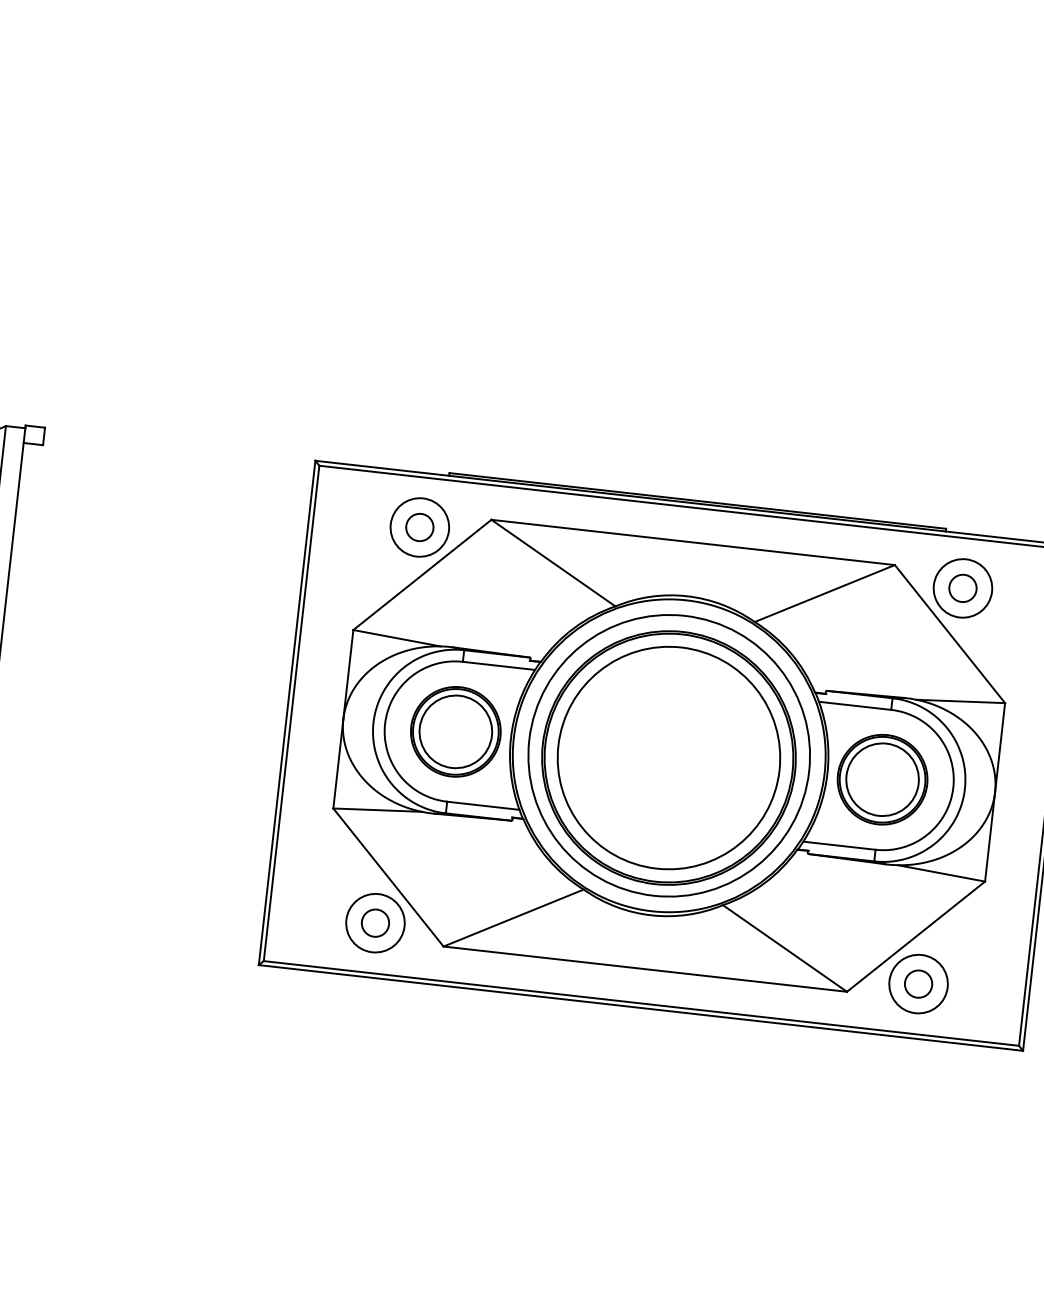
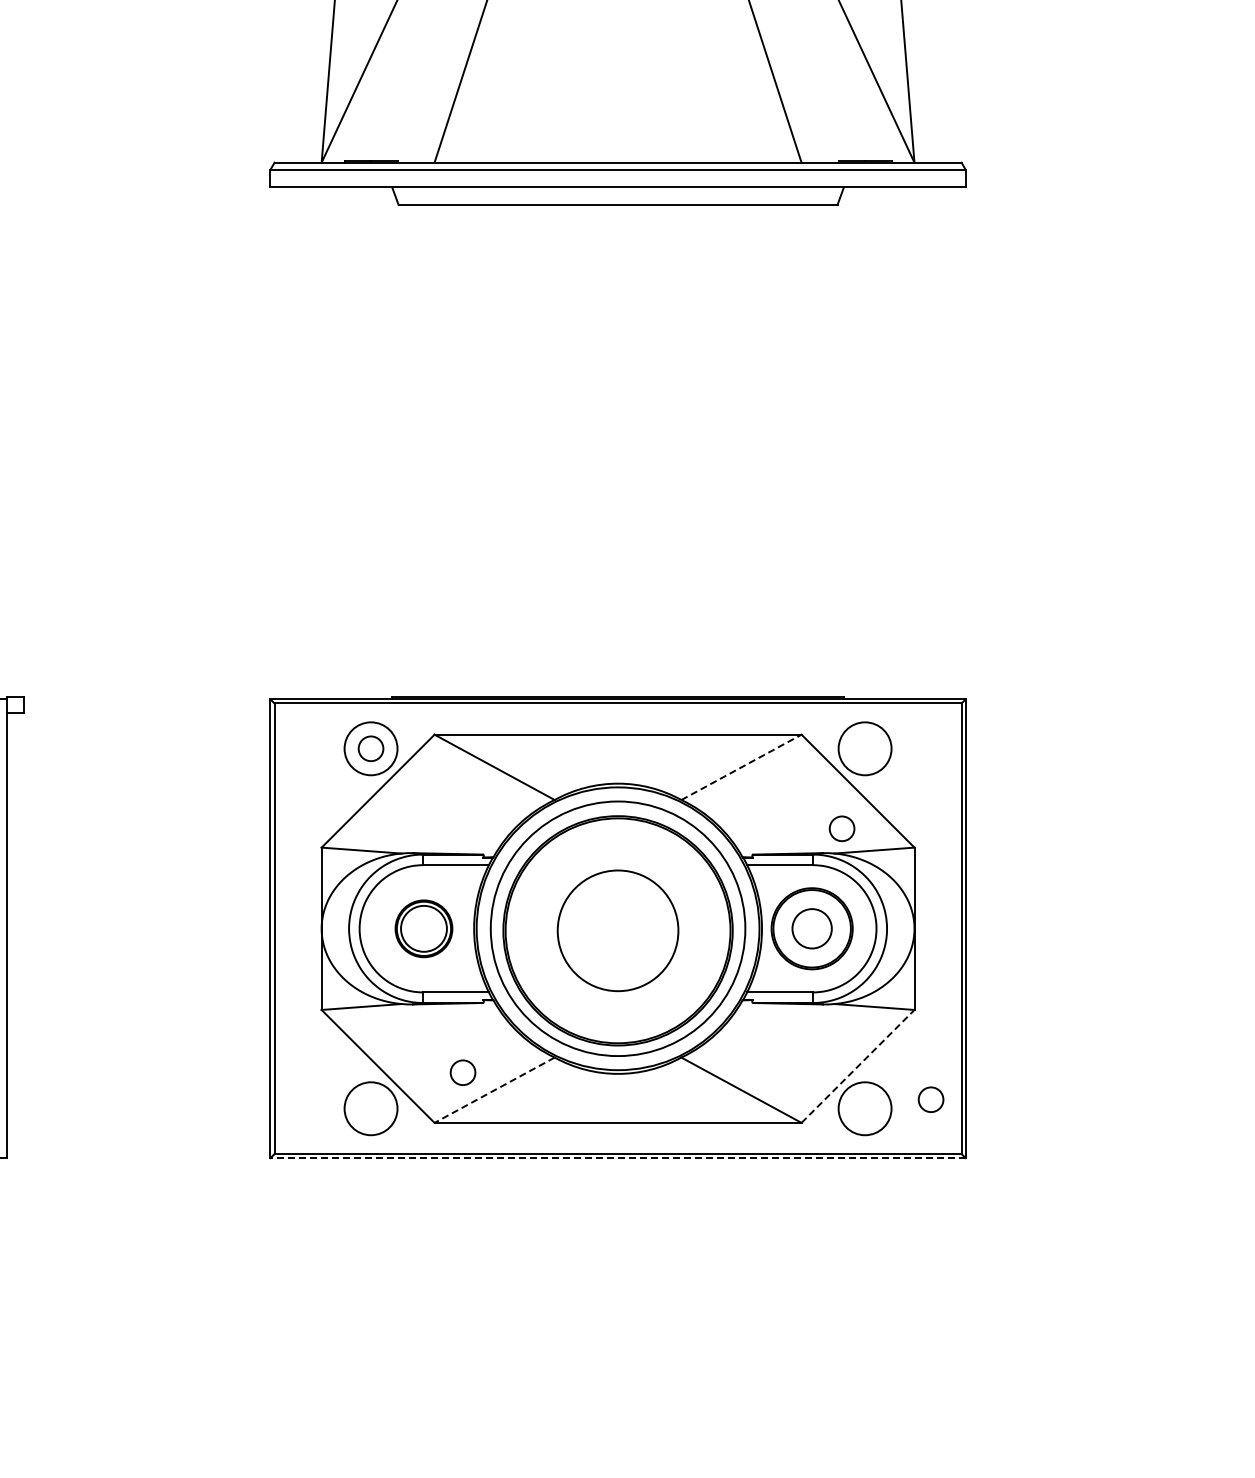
circle: (962, 587) -> (841, 828), moved
line: (824, 593) -> (741, 767), solid -> dashed
part: (455, 731) -> (423, 928), size x0.7
circle: (668, 757) -> (617, 930), size x0.6
circle: (881, 779) -> (811, 928), size x0.6
line: (513, 918) -> (494, 1090), solid -> dashed
circle: (374, 922) -> (462, 1072), moved
line: (916, 936) -> (858, 1066), solid -> dashed
circle: (917, 983) -> (930, 1099), moved
line: (641, 1008) -> (618, 1158), solid -> dashed

